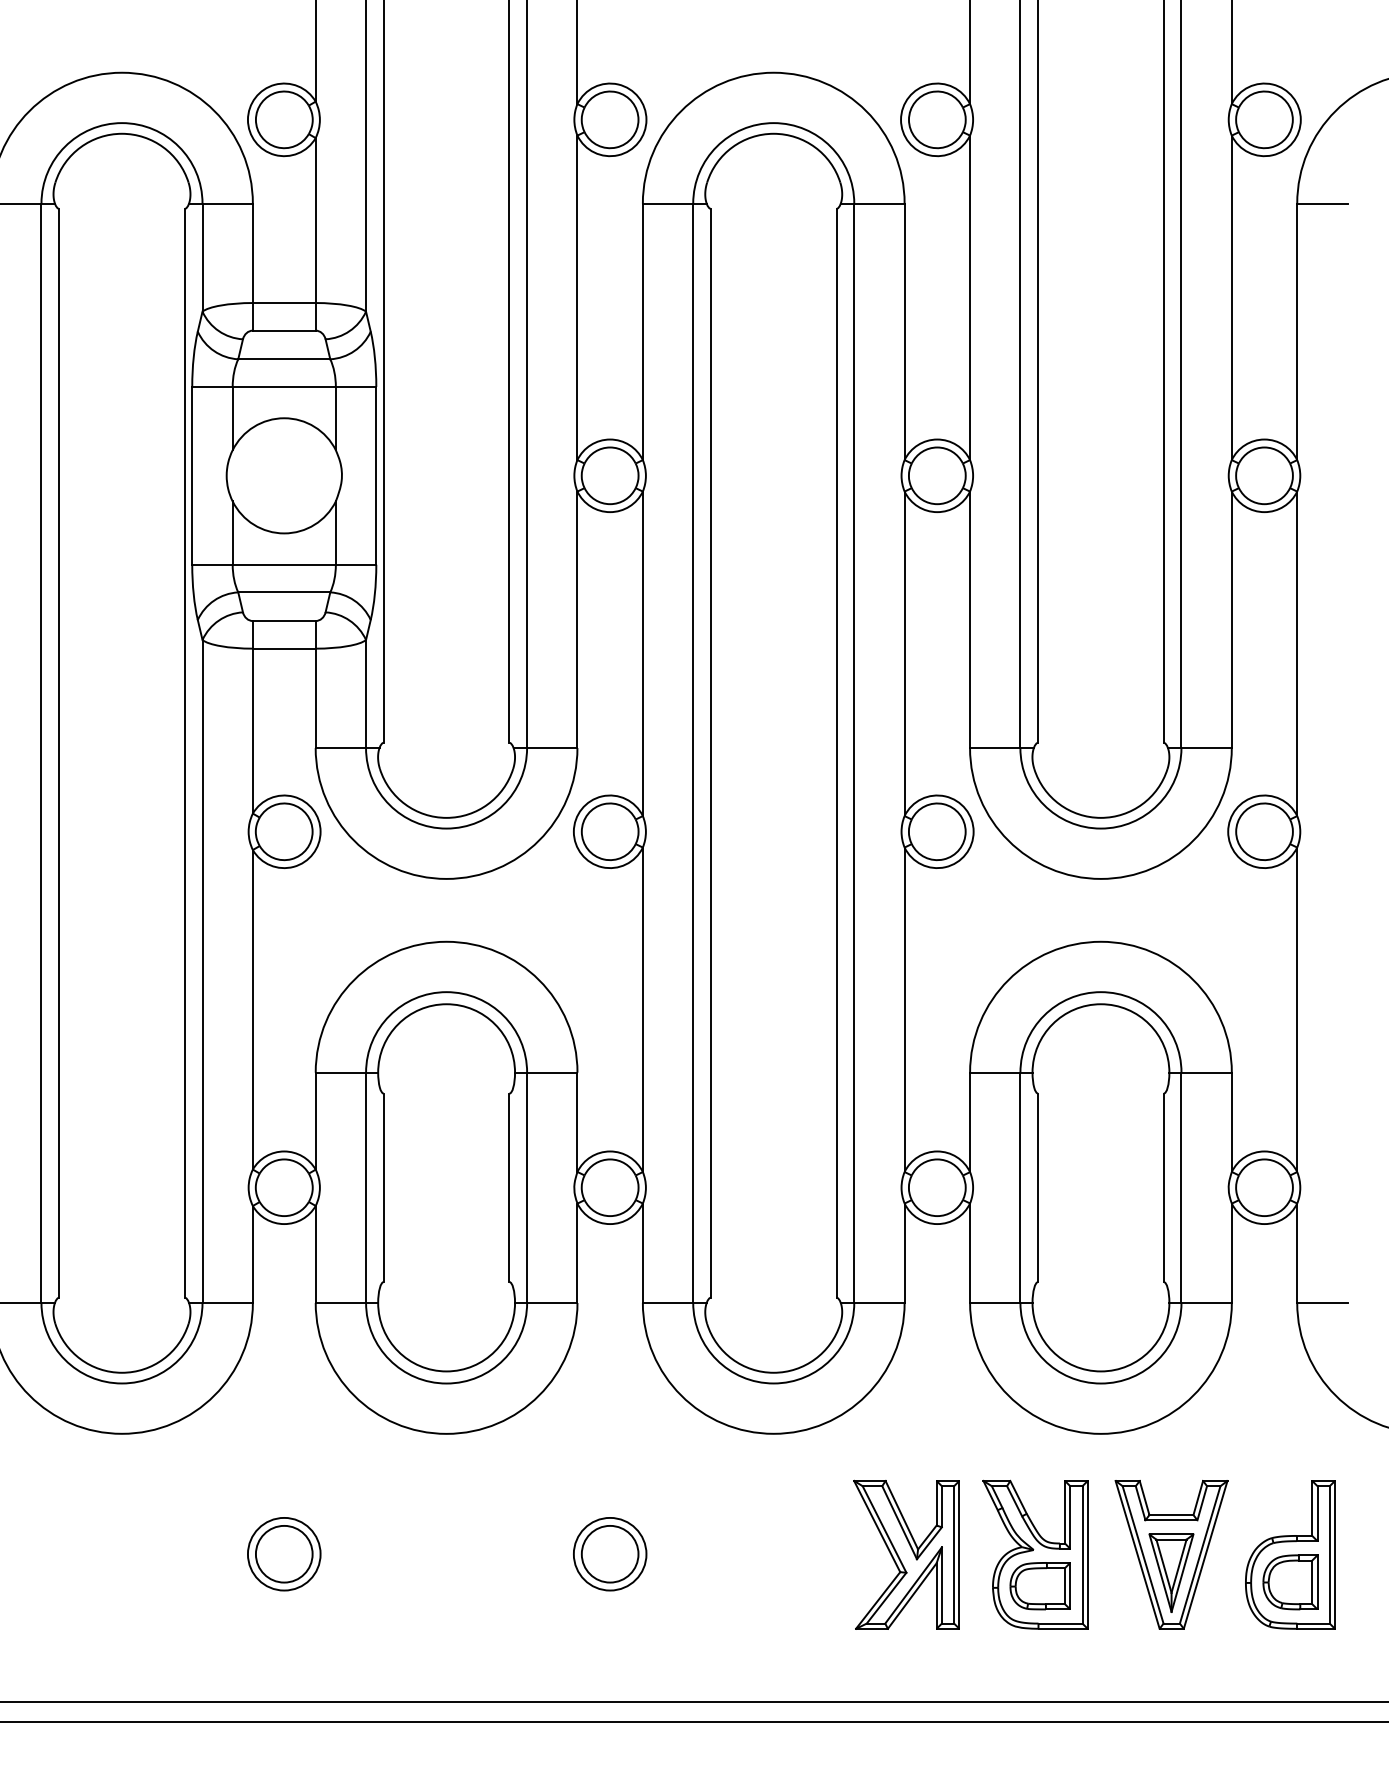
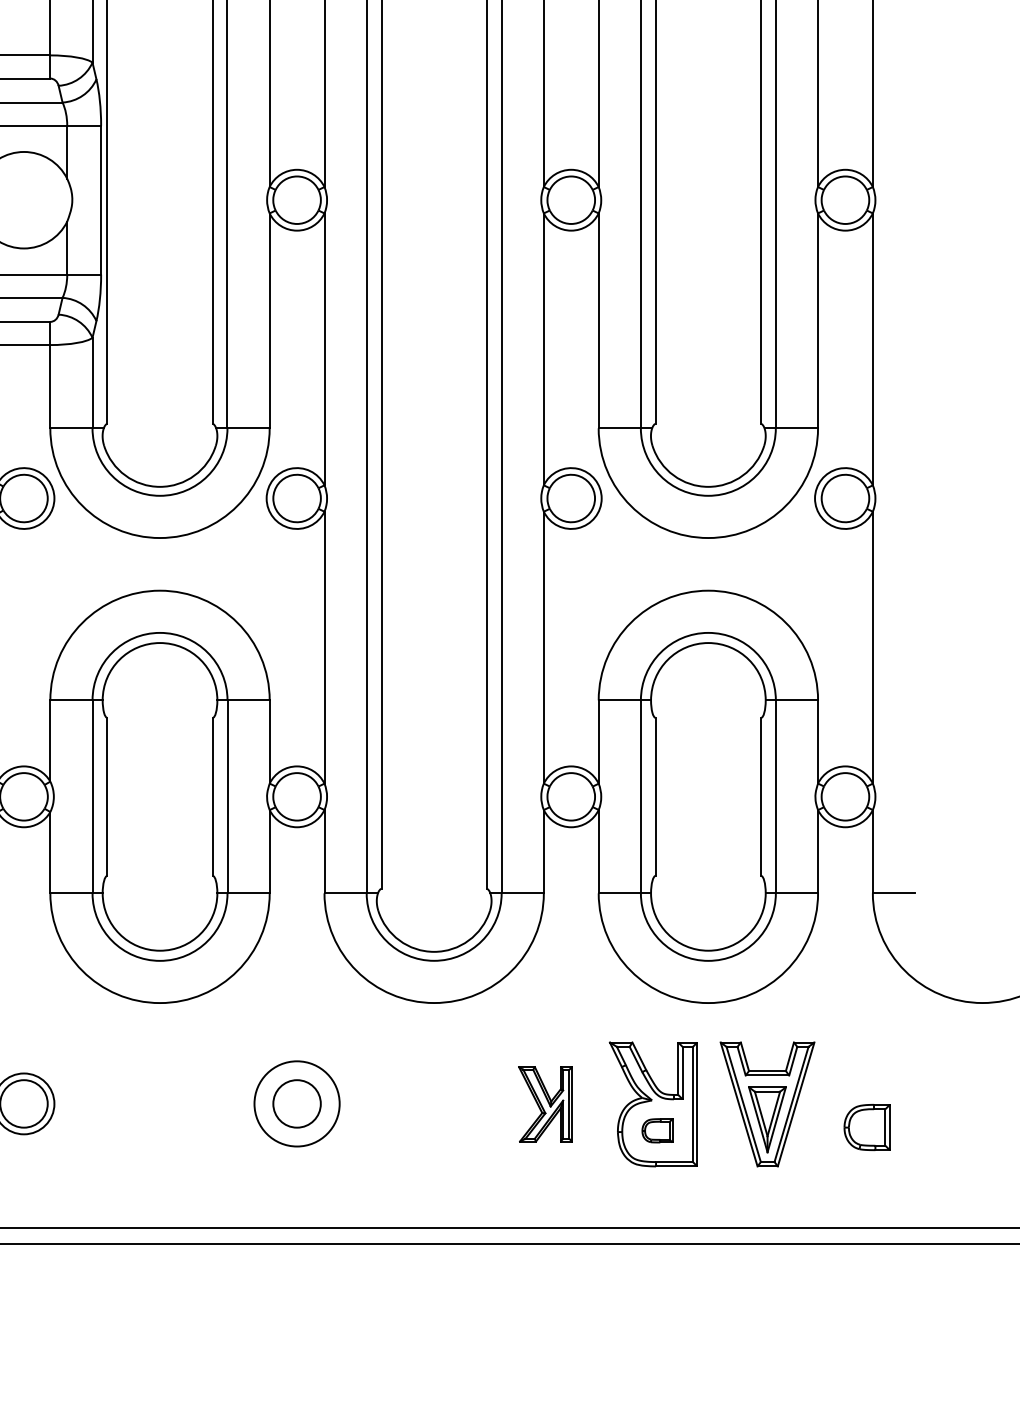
circle: (609, 1553) -> (296, 1103), size x1.4
part: (906, 1554) -> (545, 1104), size x0.6
part: (1290, 1554) -> (867, 1104), removed
part: (1039, 1586) -> (656, 1130), size x0.6

